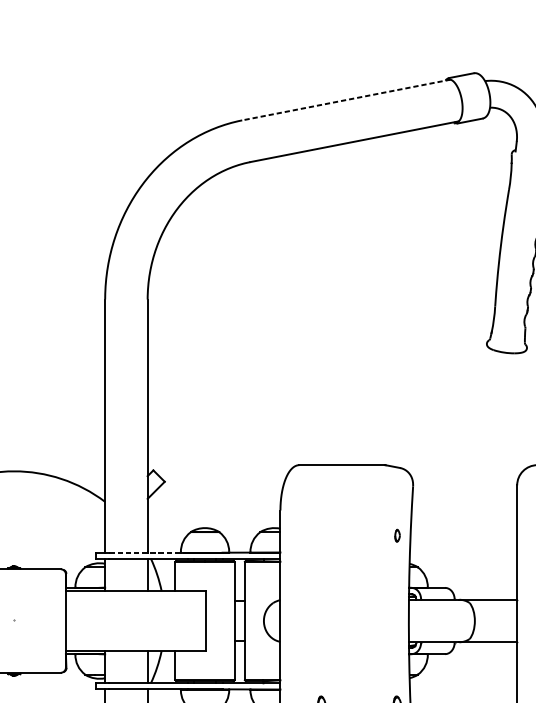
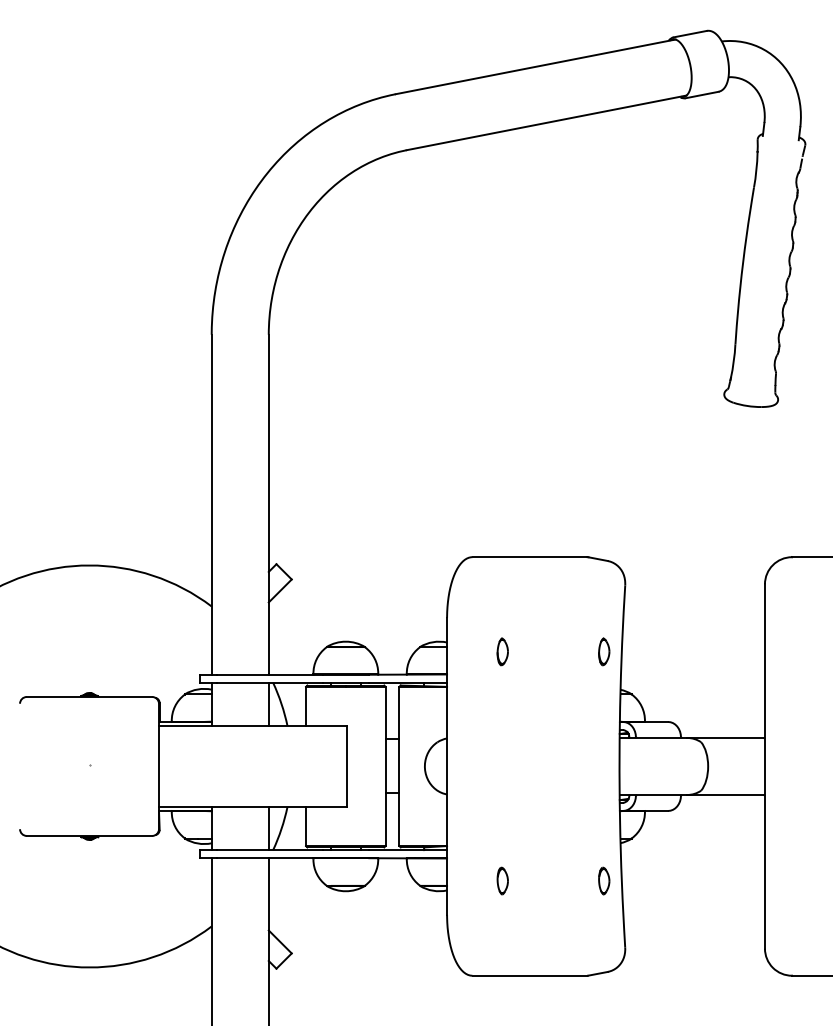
line: (346, 99) -> (535, 66), dashed -> solid
part: (321, 535) -> (502, 651), added
part: (397, 535) -> (604, 651), size x1.67
line: (148, 552) -> (270, 674), dashed -> solid

